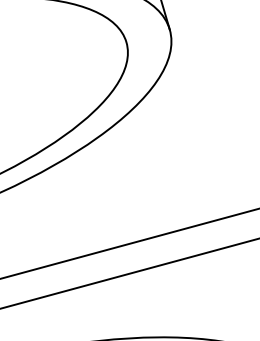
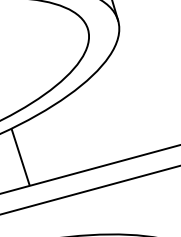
line: (29, 225) -> (20, 156), added

